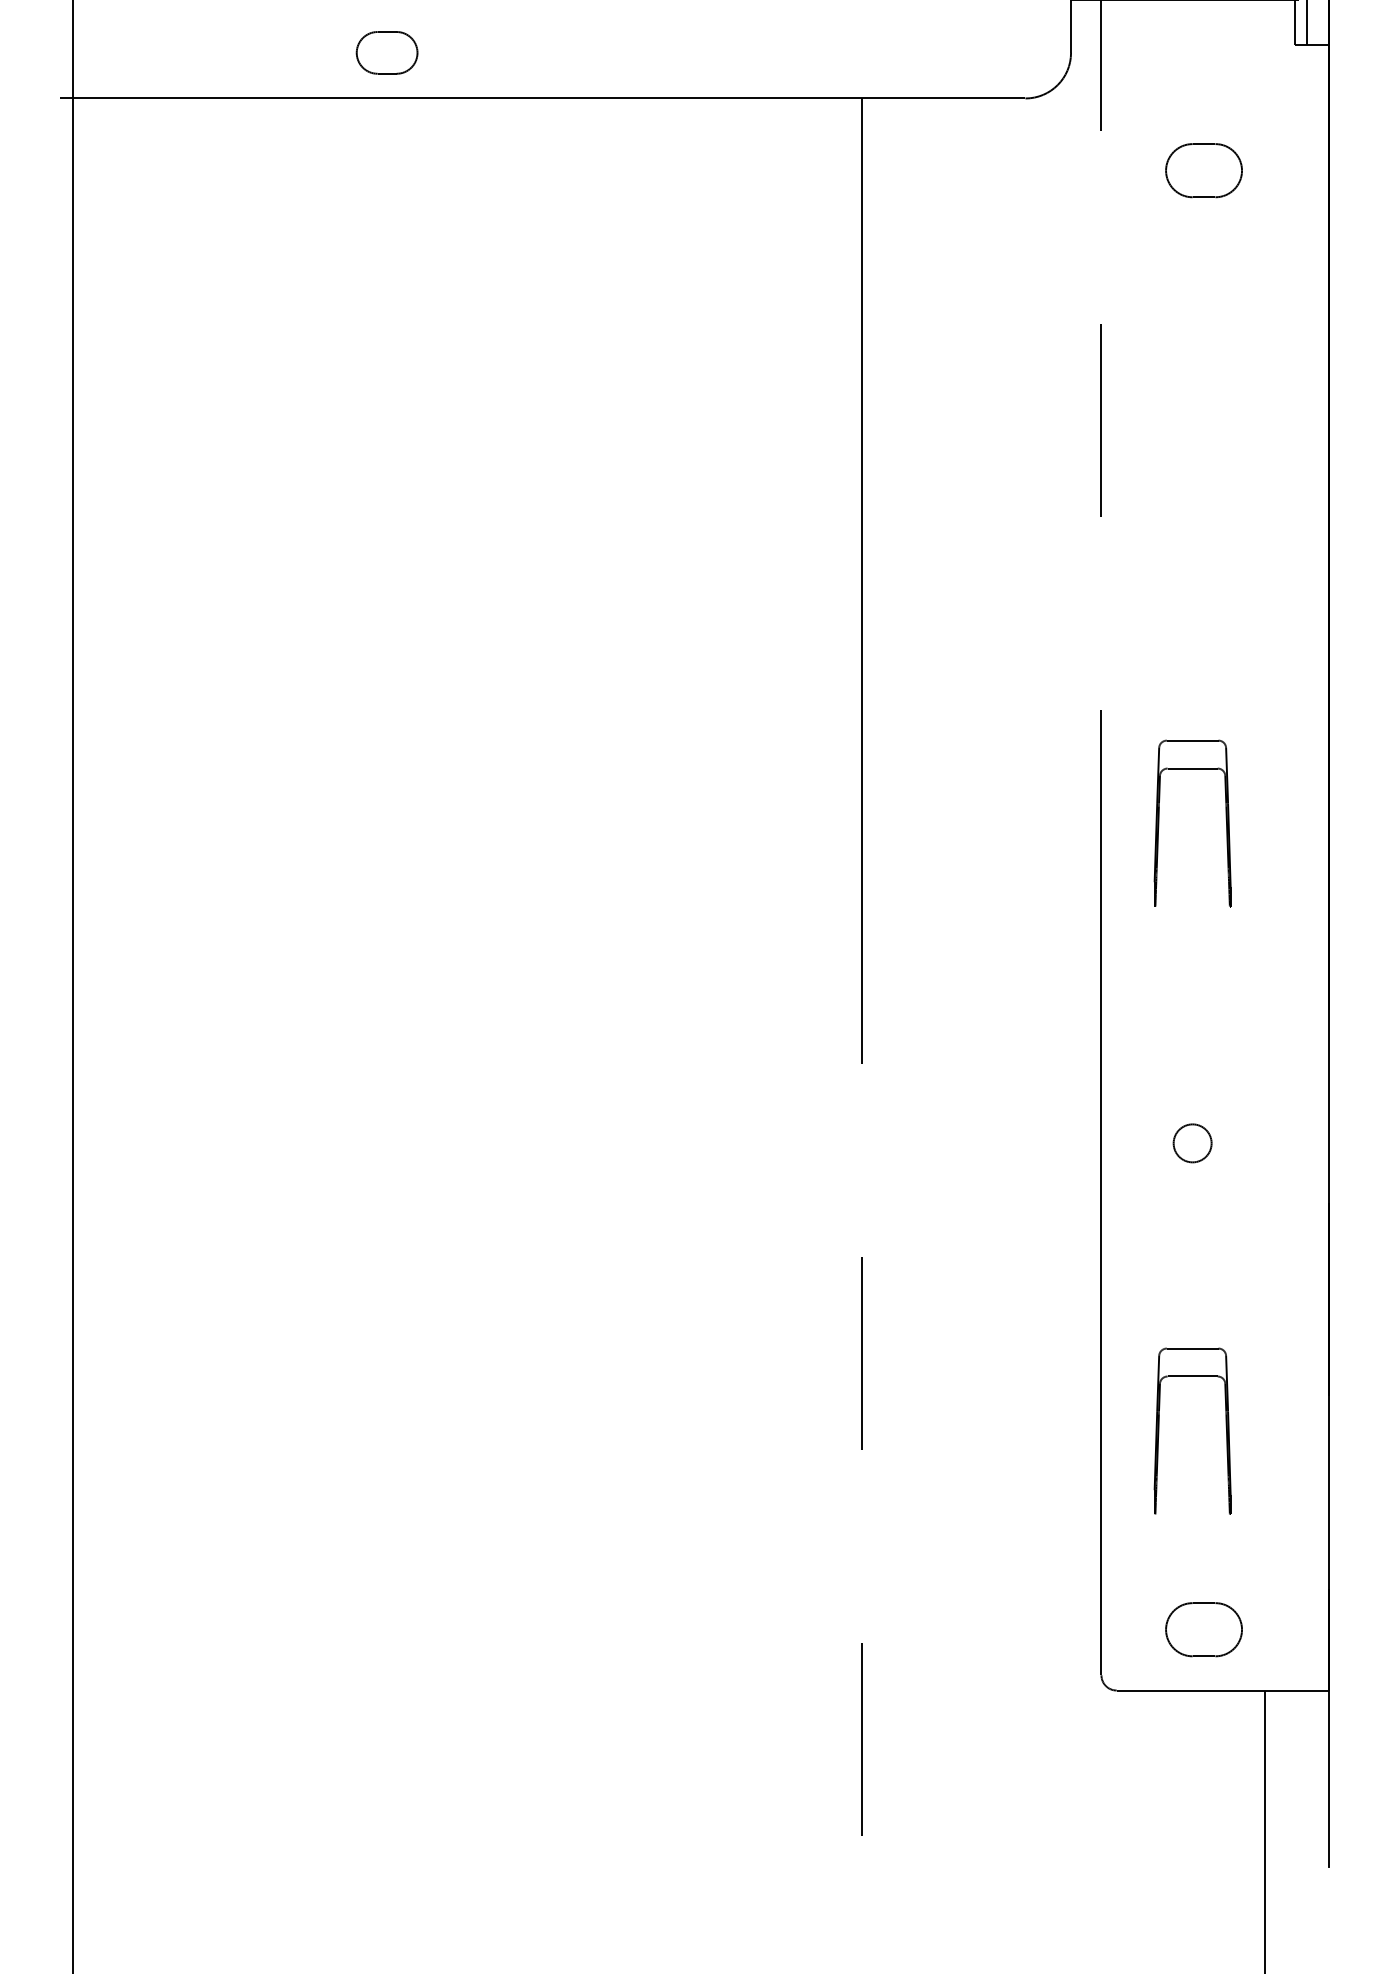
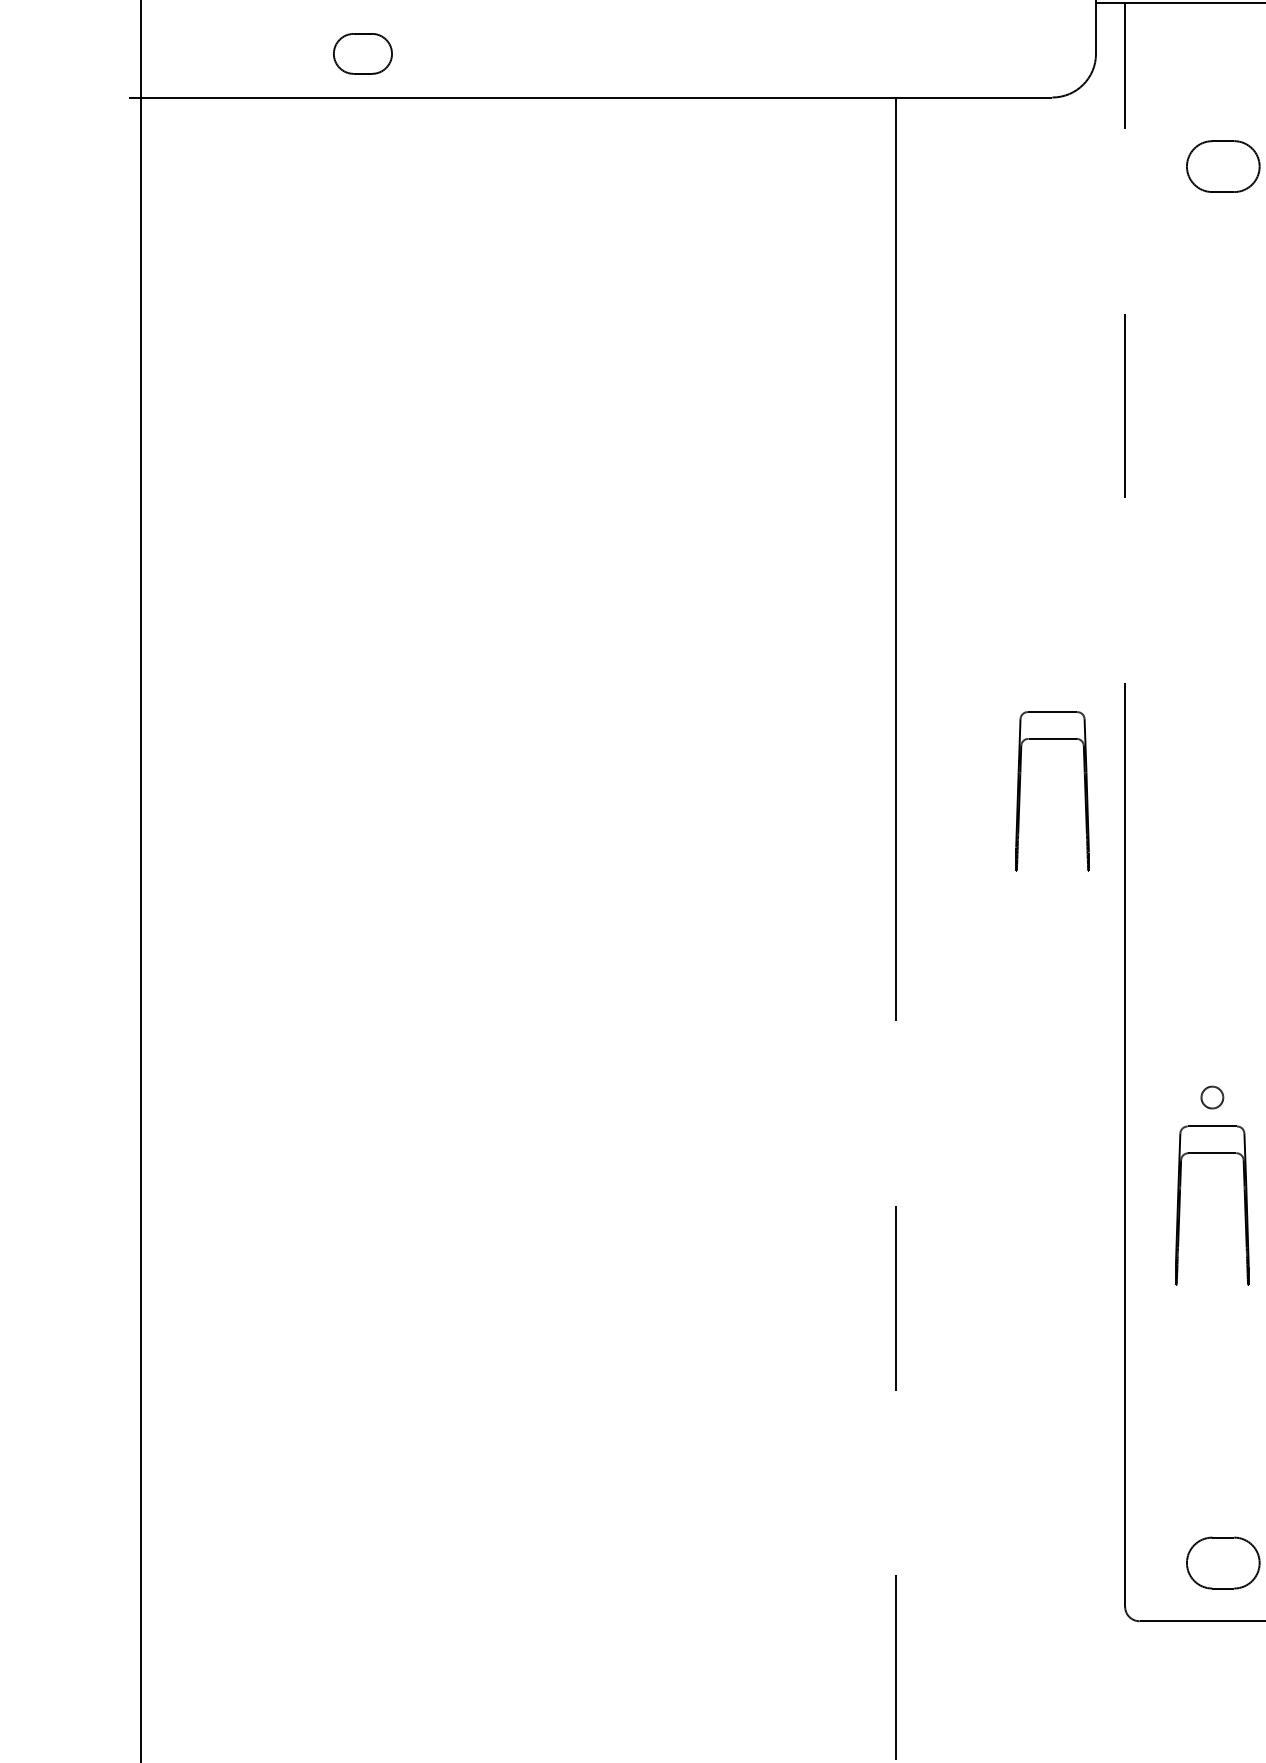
part: (386, 52) -> (362, 53), moved
part: (1159, 823) -> (1020, 791), moved
circle: (1192, 1143) -> (1212, 1097), size x0.6
part: (1159, 1430) -> (1180, 1204), moved

